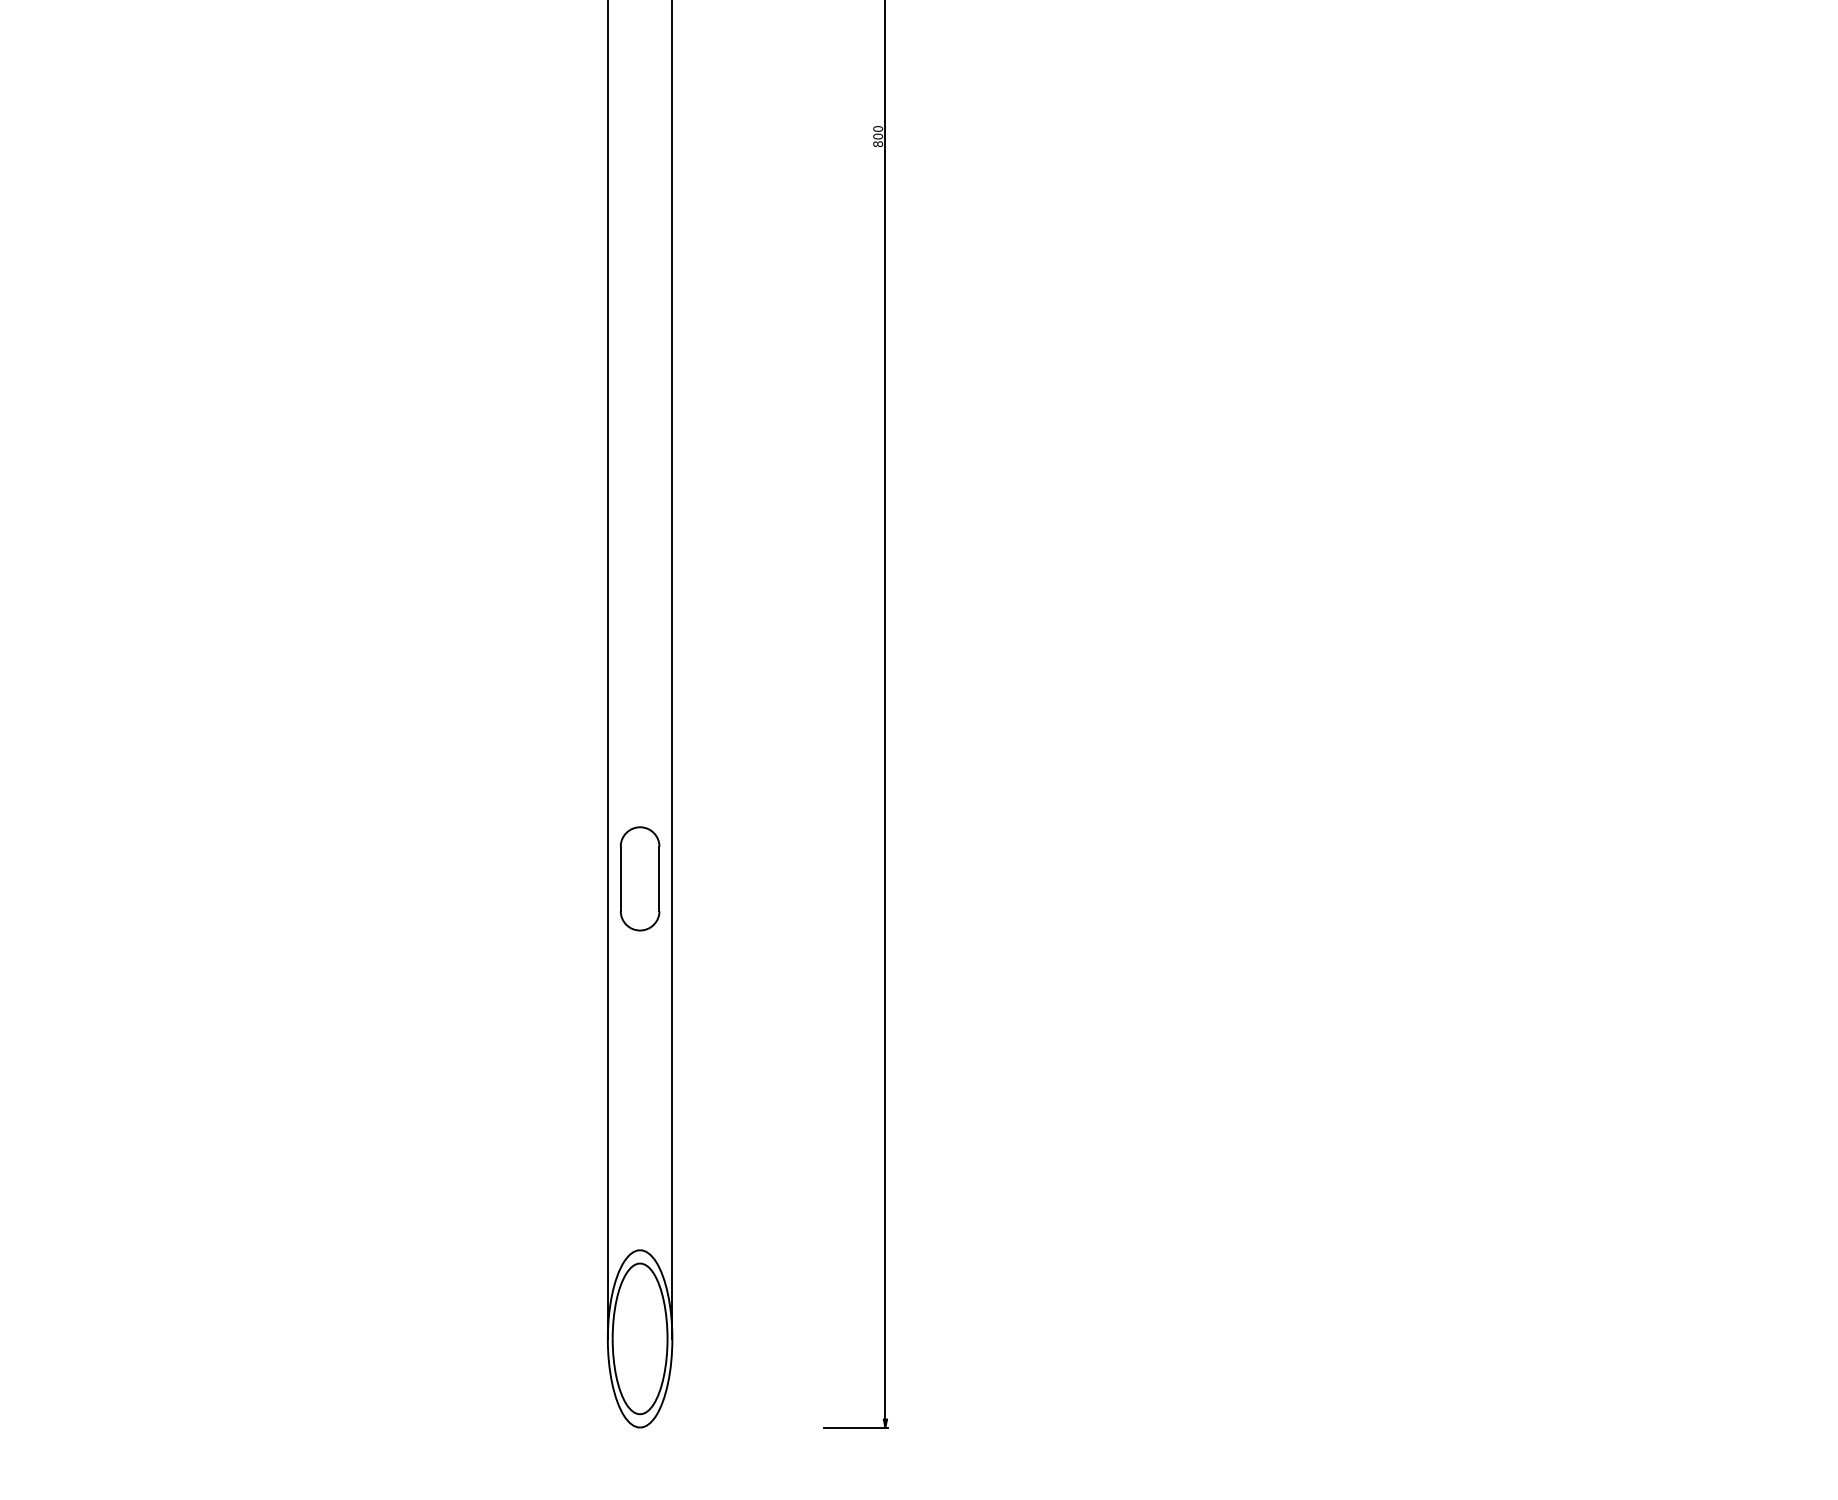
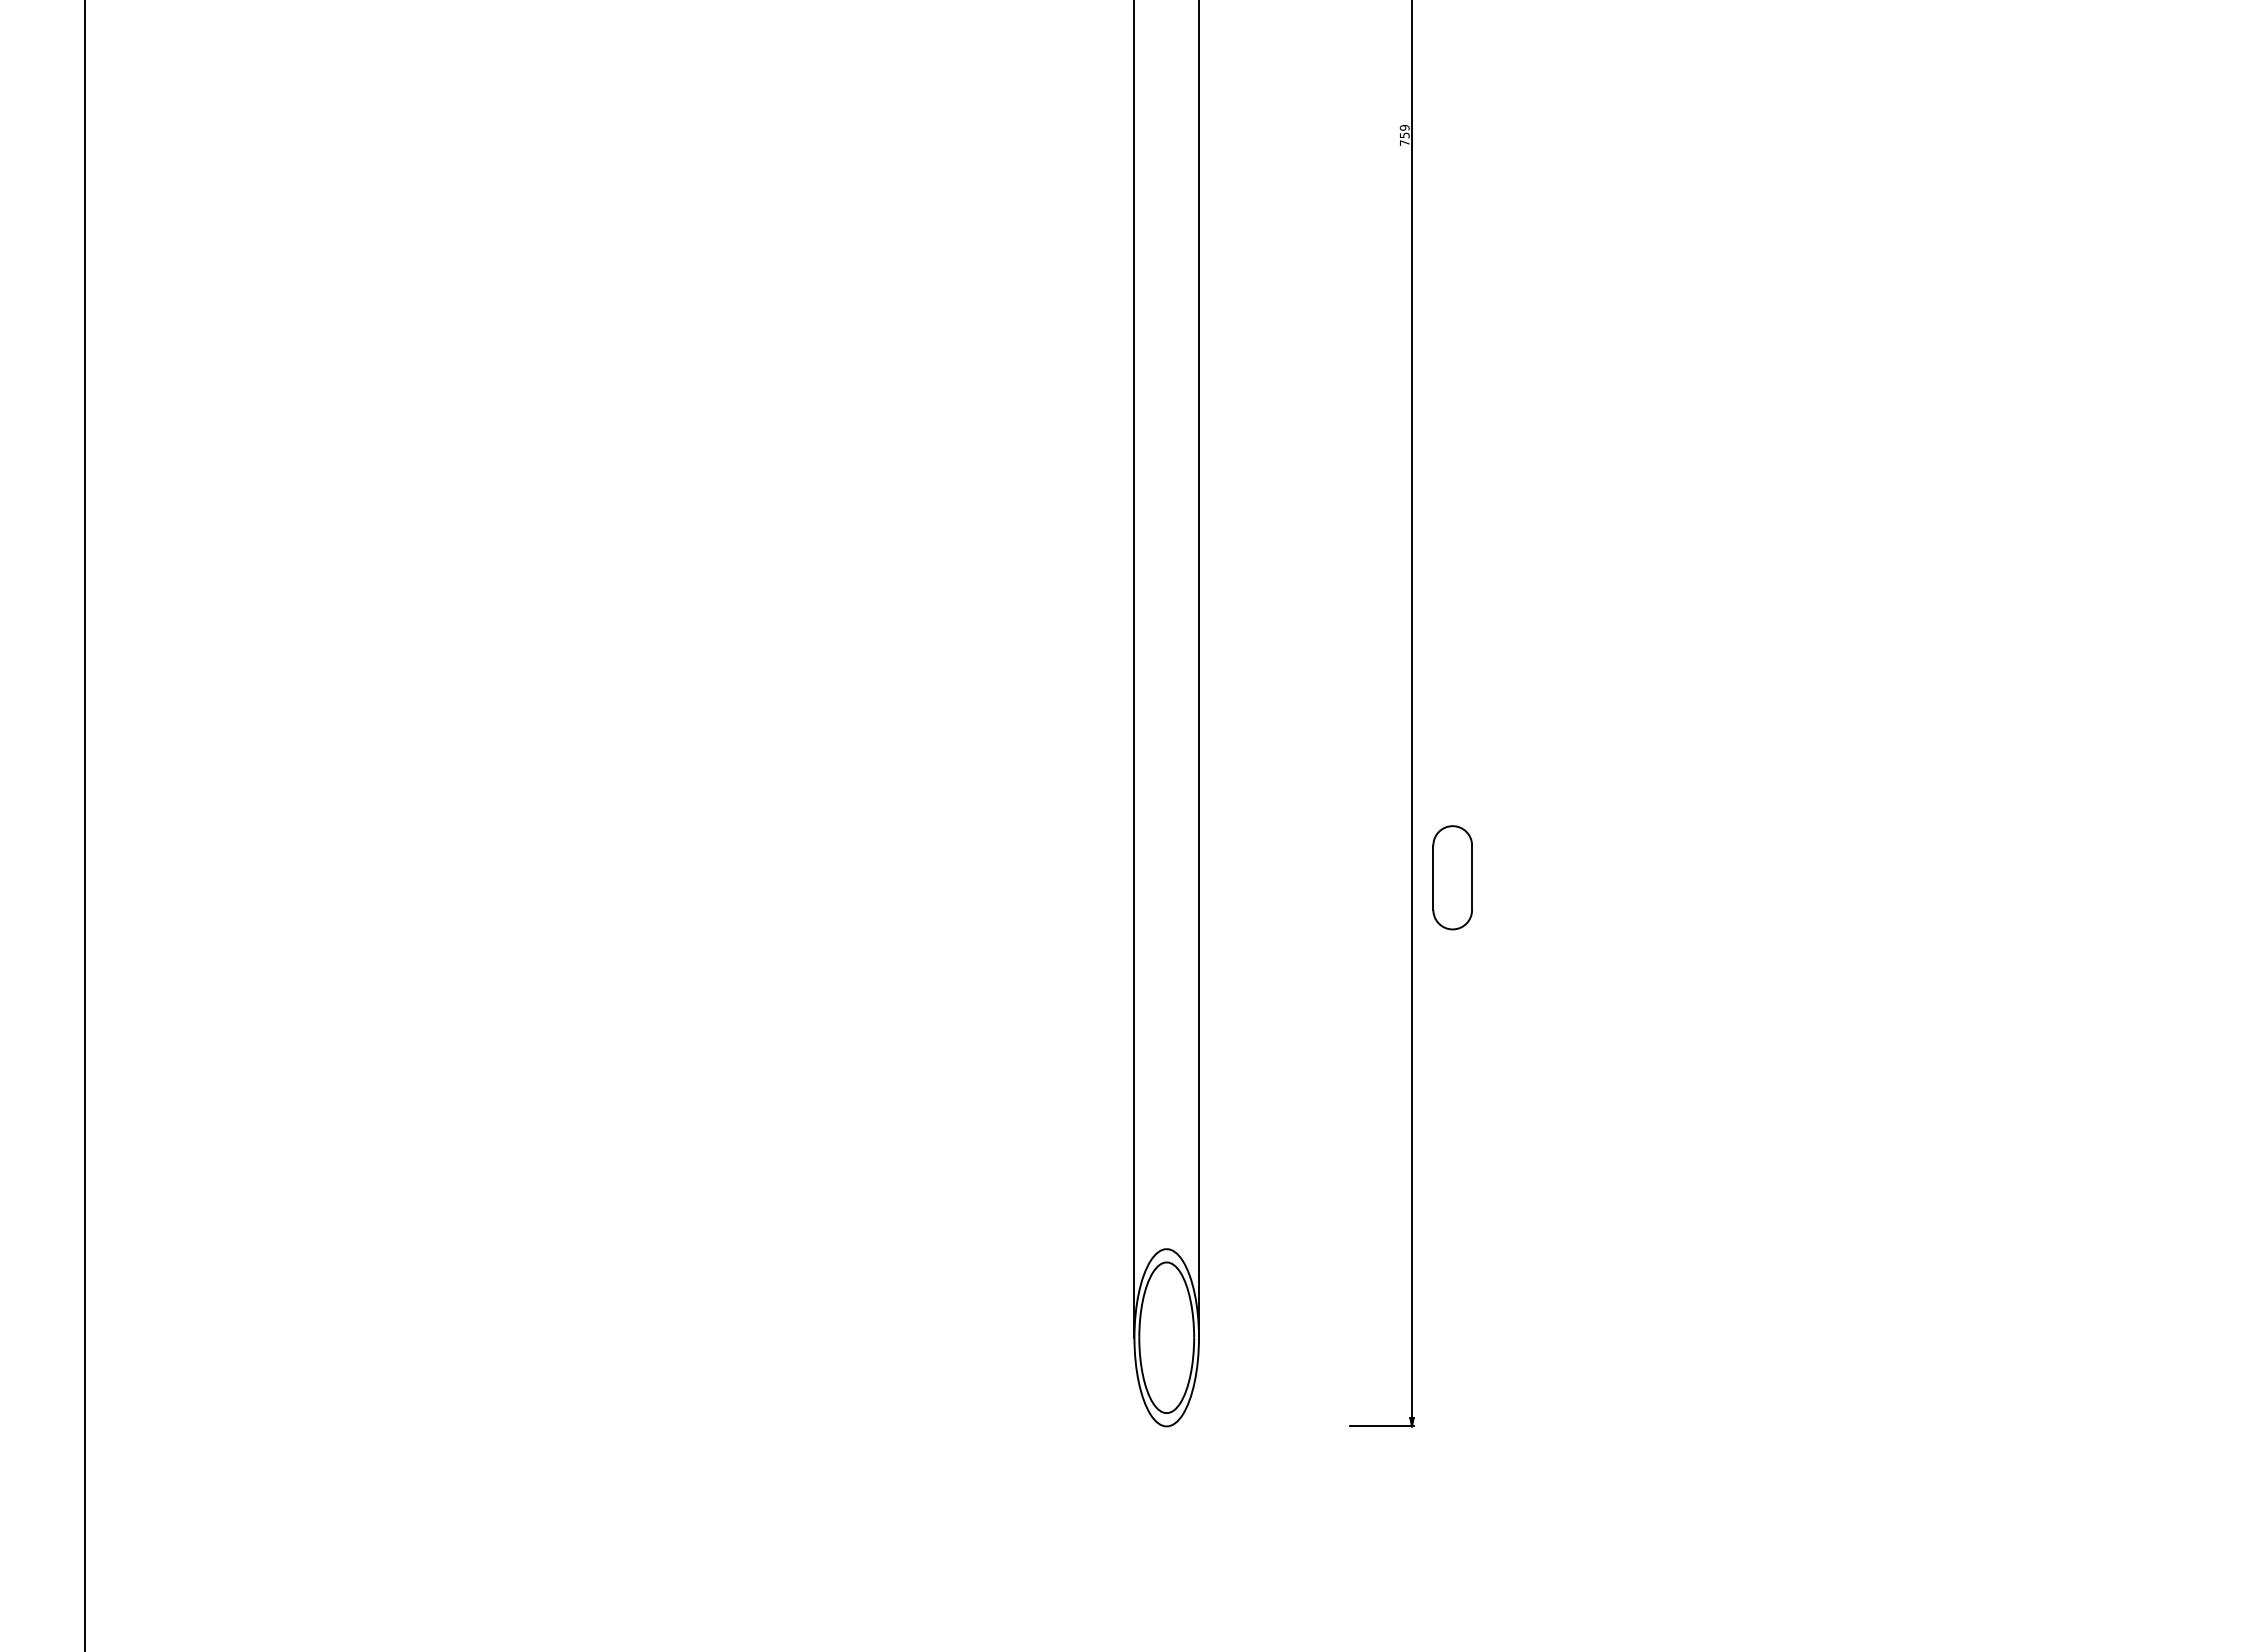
text: (877, 136) -> (1404, 135), 800 -> 759
part: (639, 878) -> (1452, 877), moved

